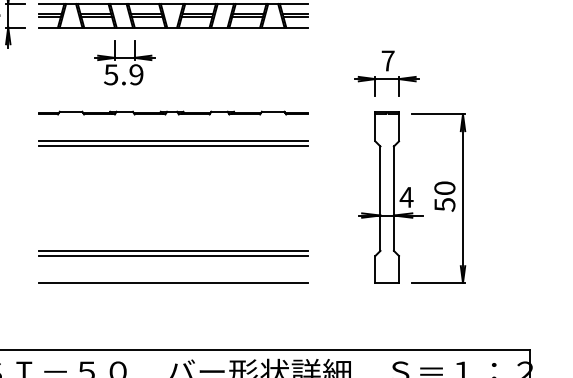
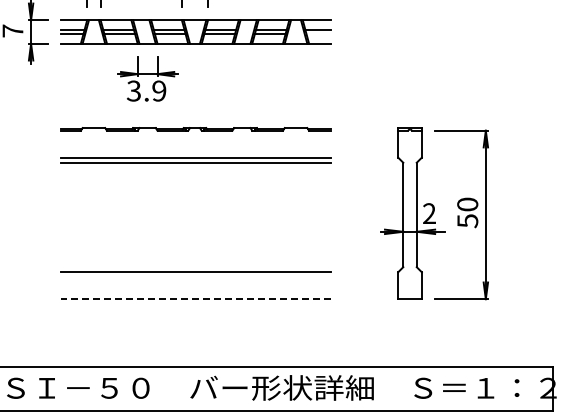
line: (295, 17) -> (318, 33), removed
part: (386, 73) -> (409, 89), removed
text: (110, 74) -> (133, 90), 5.9 -> 3.9
text: (406, 197) -> (429, 213), 4 -> 2
line: (172, 251) -> (195, 267), removed
line: (173, 283) -> (196, 299), solid -> dashed

